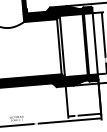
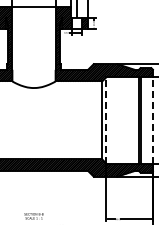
line: (94, 43) -> (152, 119), solid -> dashed
line: (62, 45) -> (106, 119), solid -> dashed

